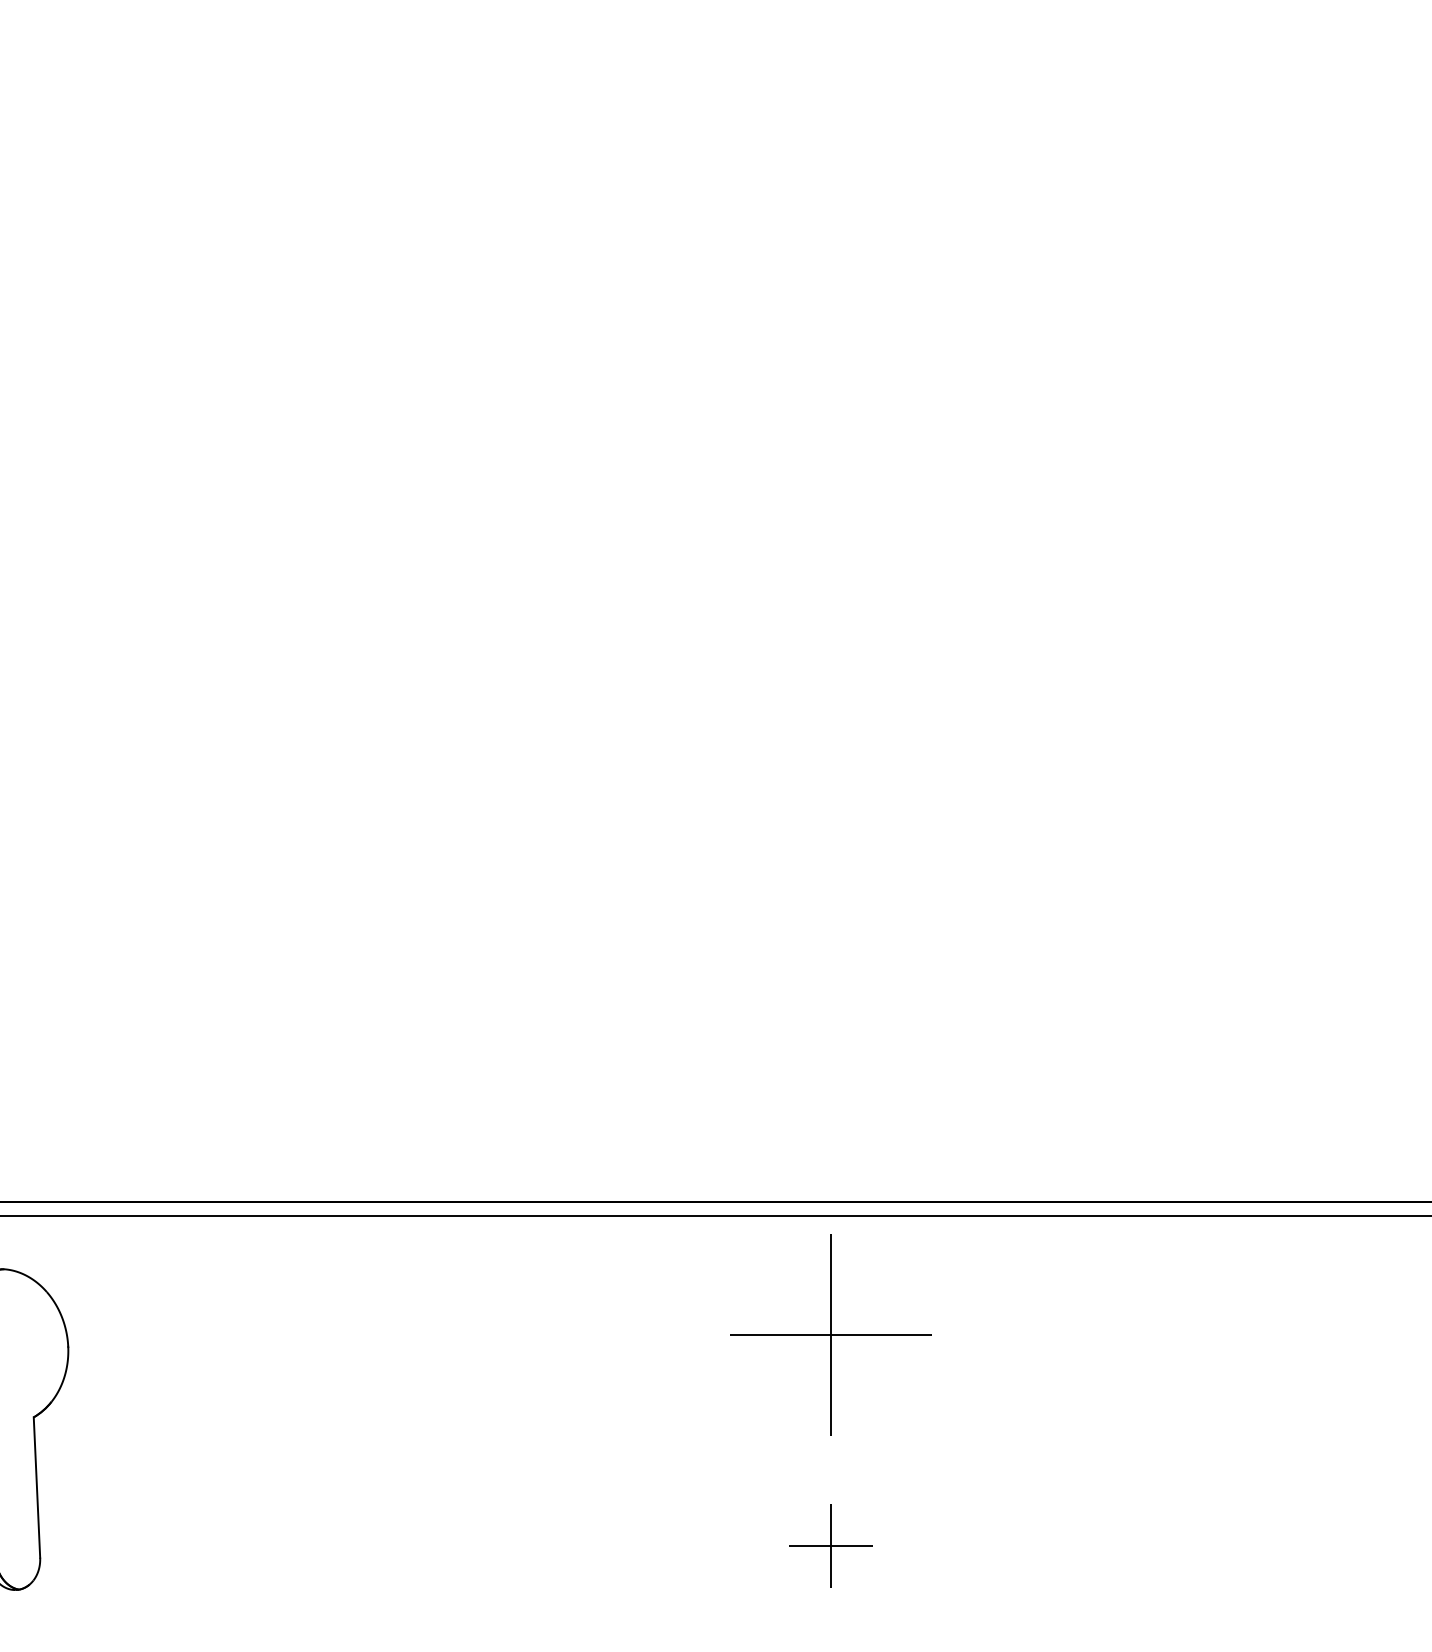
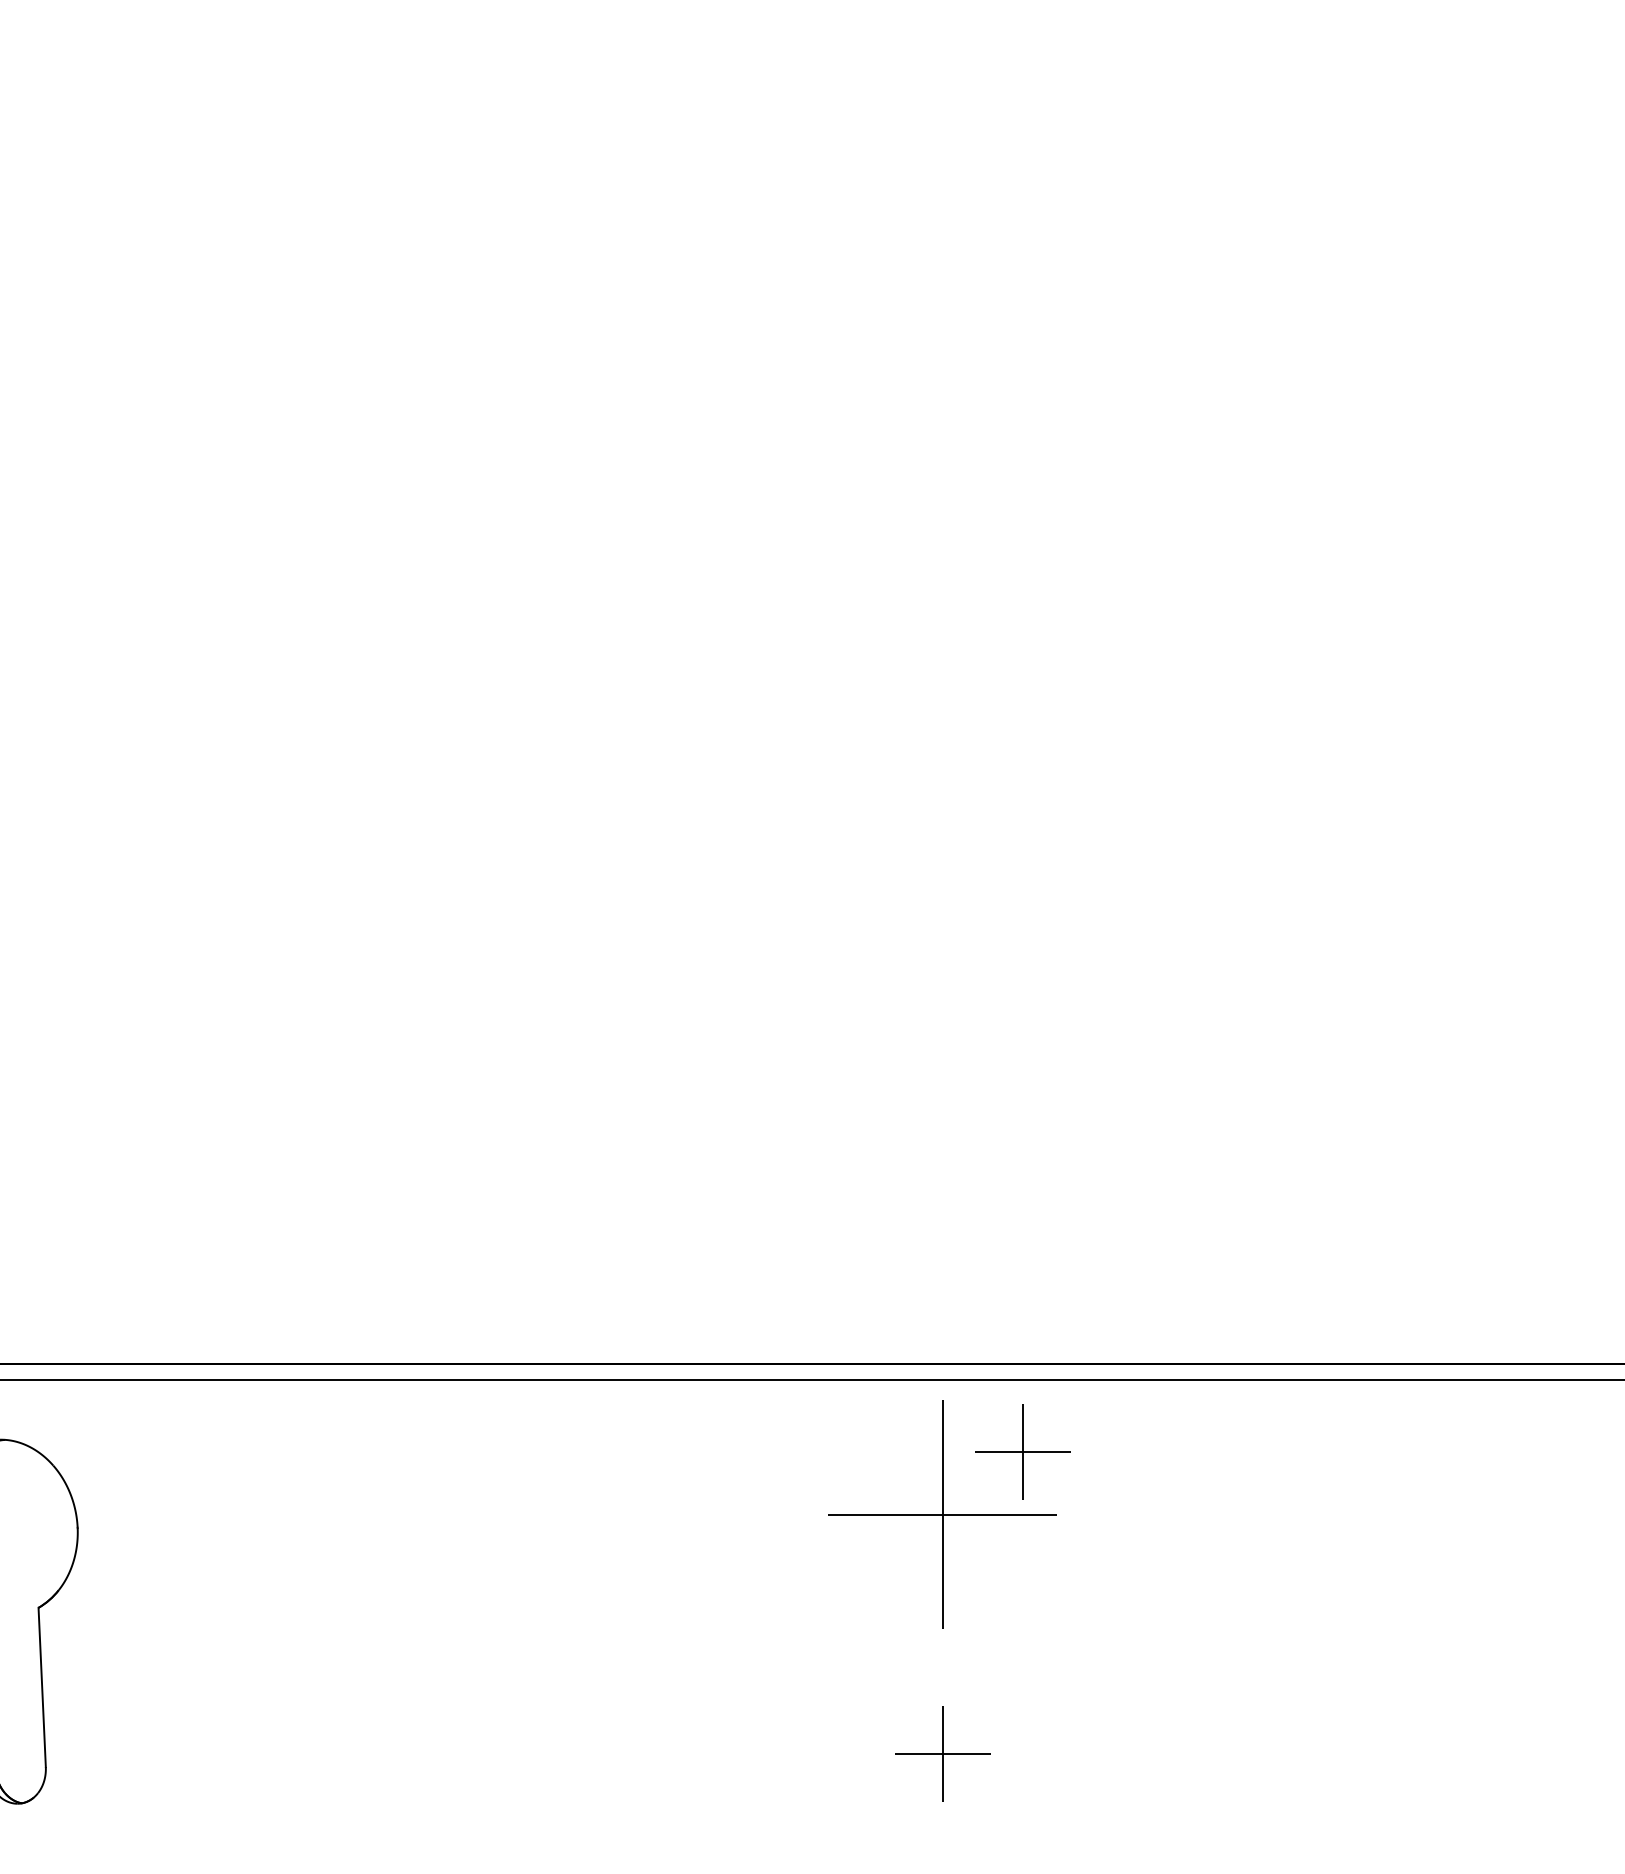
part: (901, 1279) -> (1022, 1451), added

